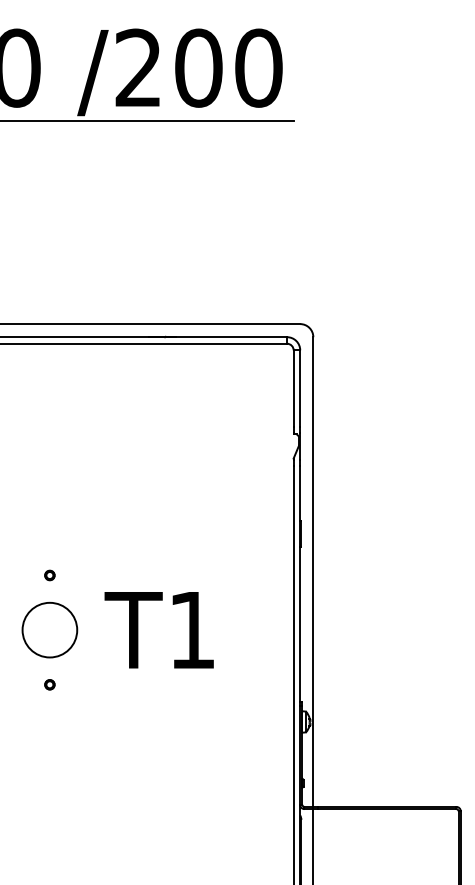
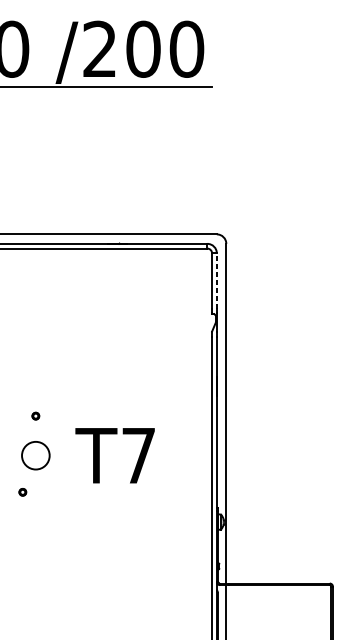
line: (300, 388) -> (217, 280), solid -> dashed
circle: (49, 629) -> (35, 455), size x0.7
text: (192, 630) -> (138, 455), T1 -> T7
part: (49, 684) -> (22, 492), moved

